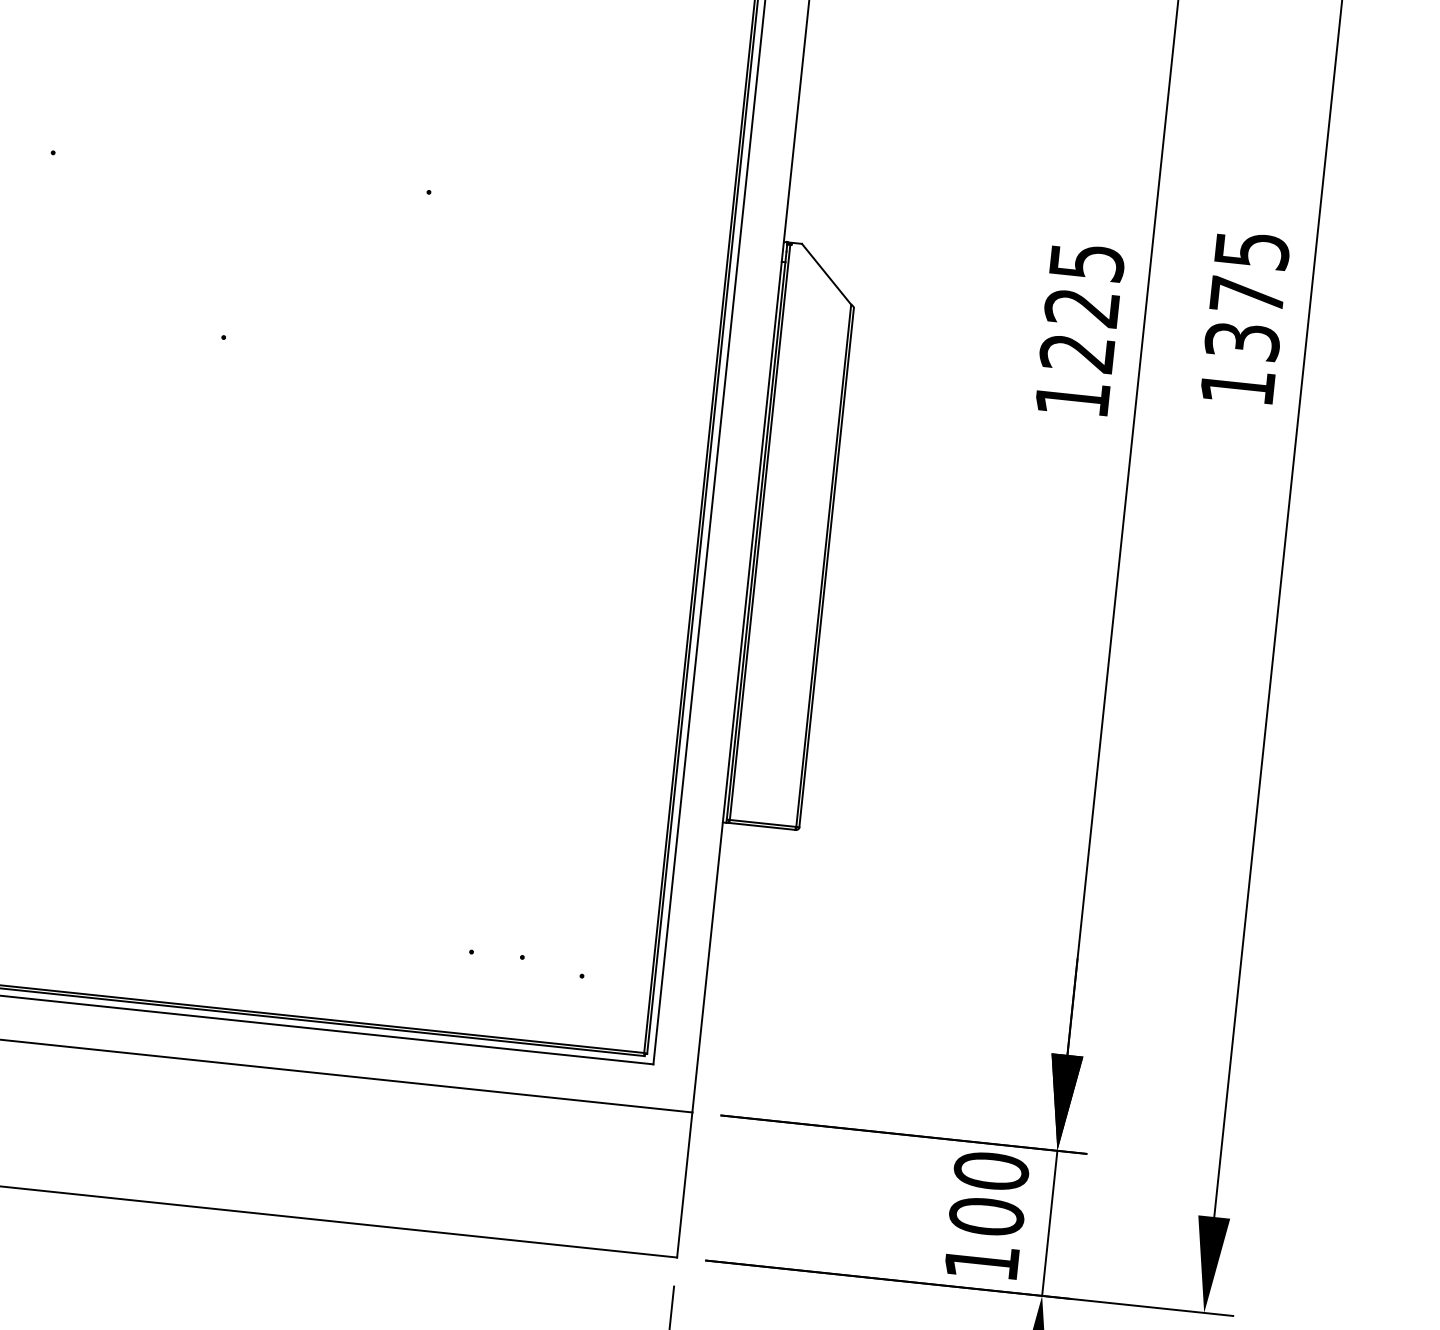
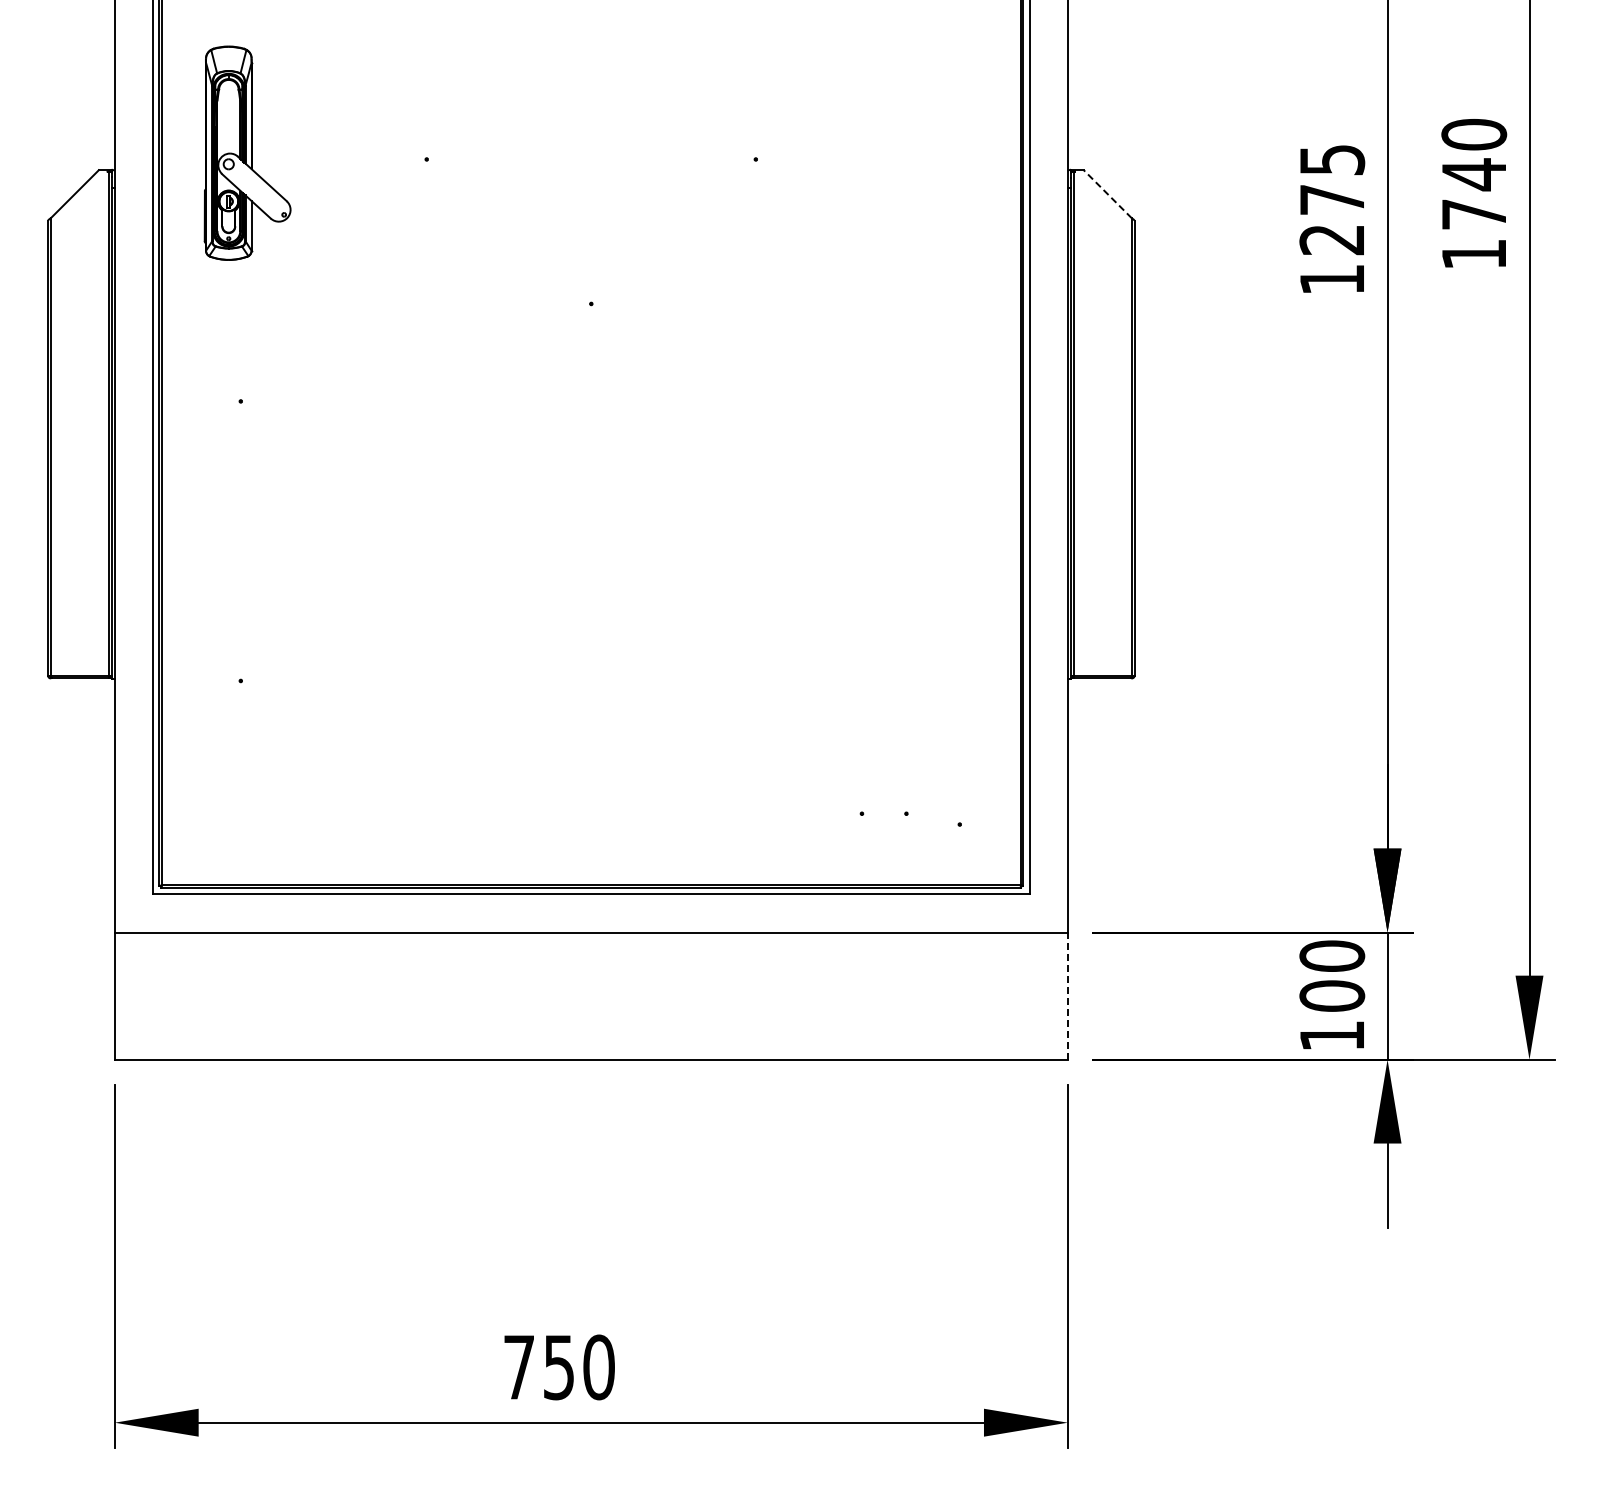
line: (826, 273) -> (1107, 193), solid -> dashed
text: (1247, 295) -> (1474, 174), 1375 -> 1740
text: (1081, 308) -> (1331, 200), 1225 -> 1275
line: (684, 1185) -> (1067, 996), solid -> dashed

